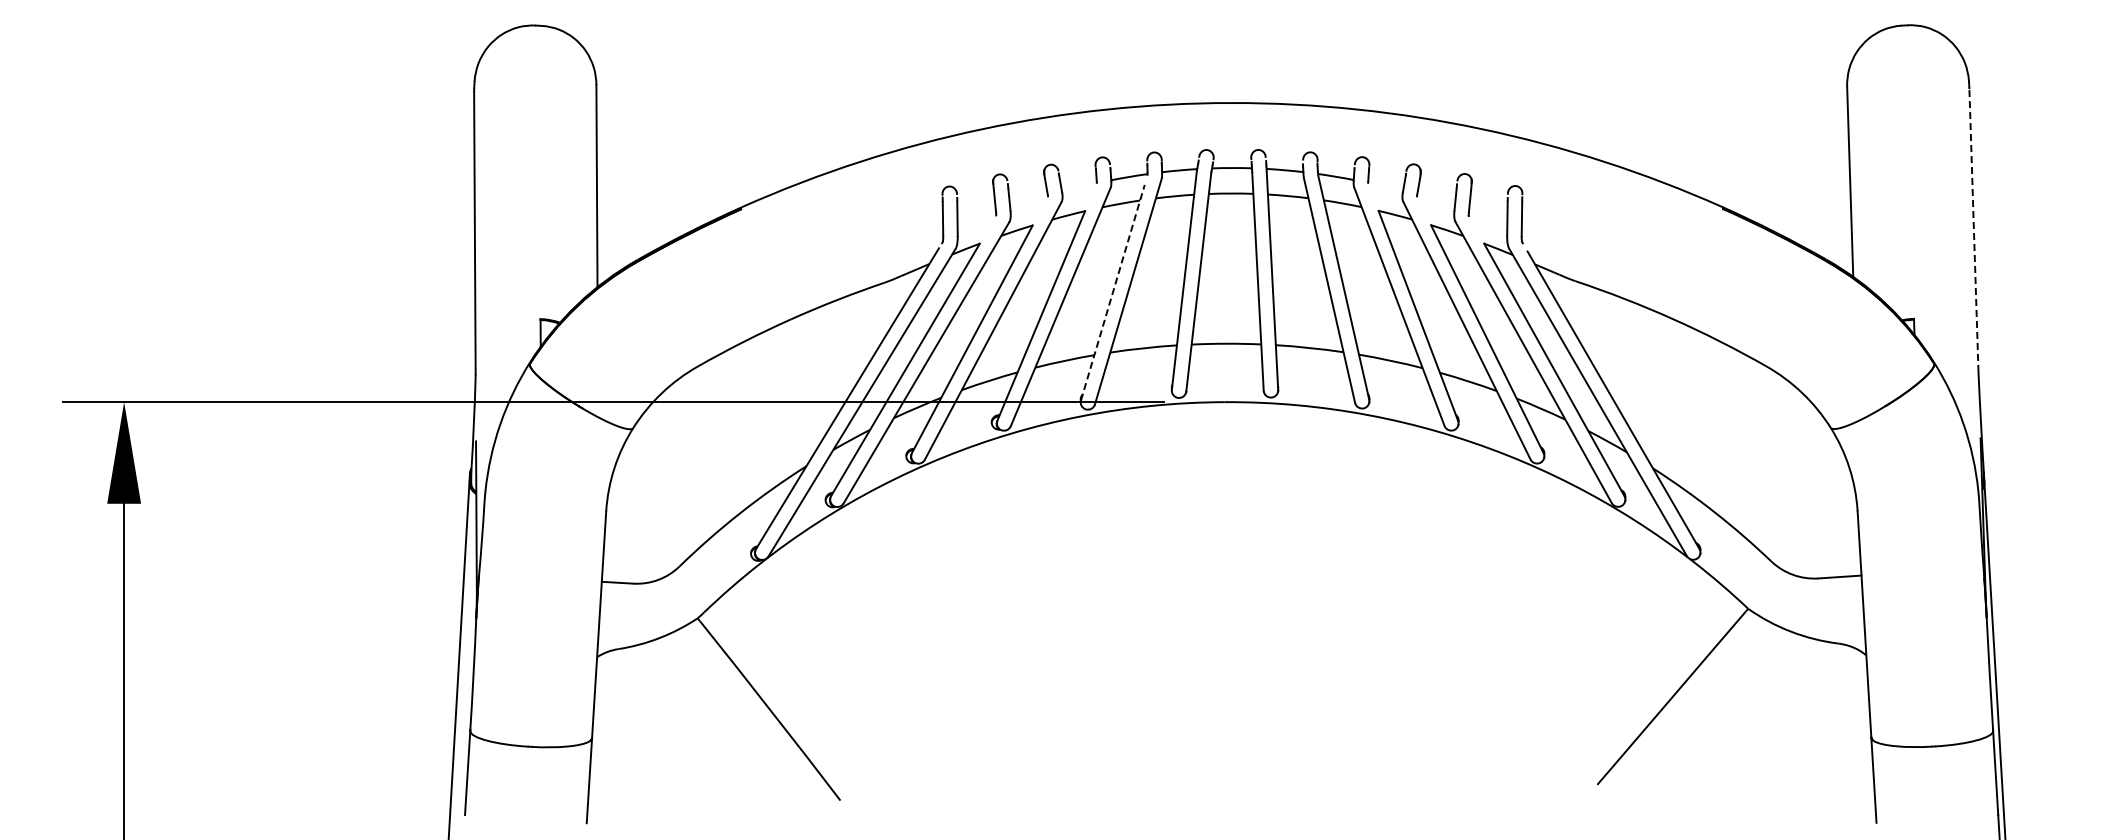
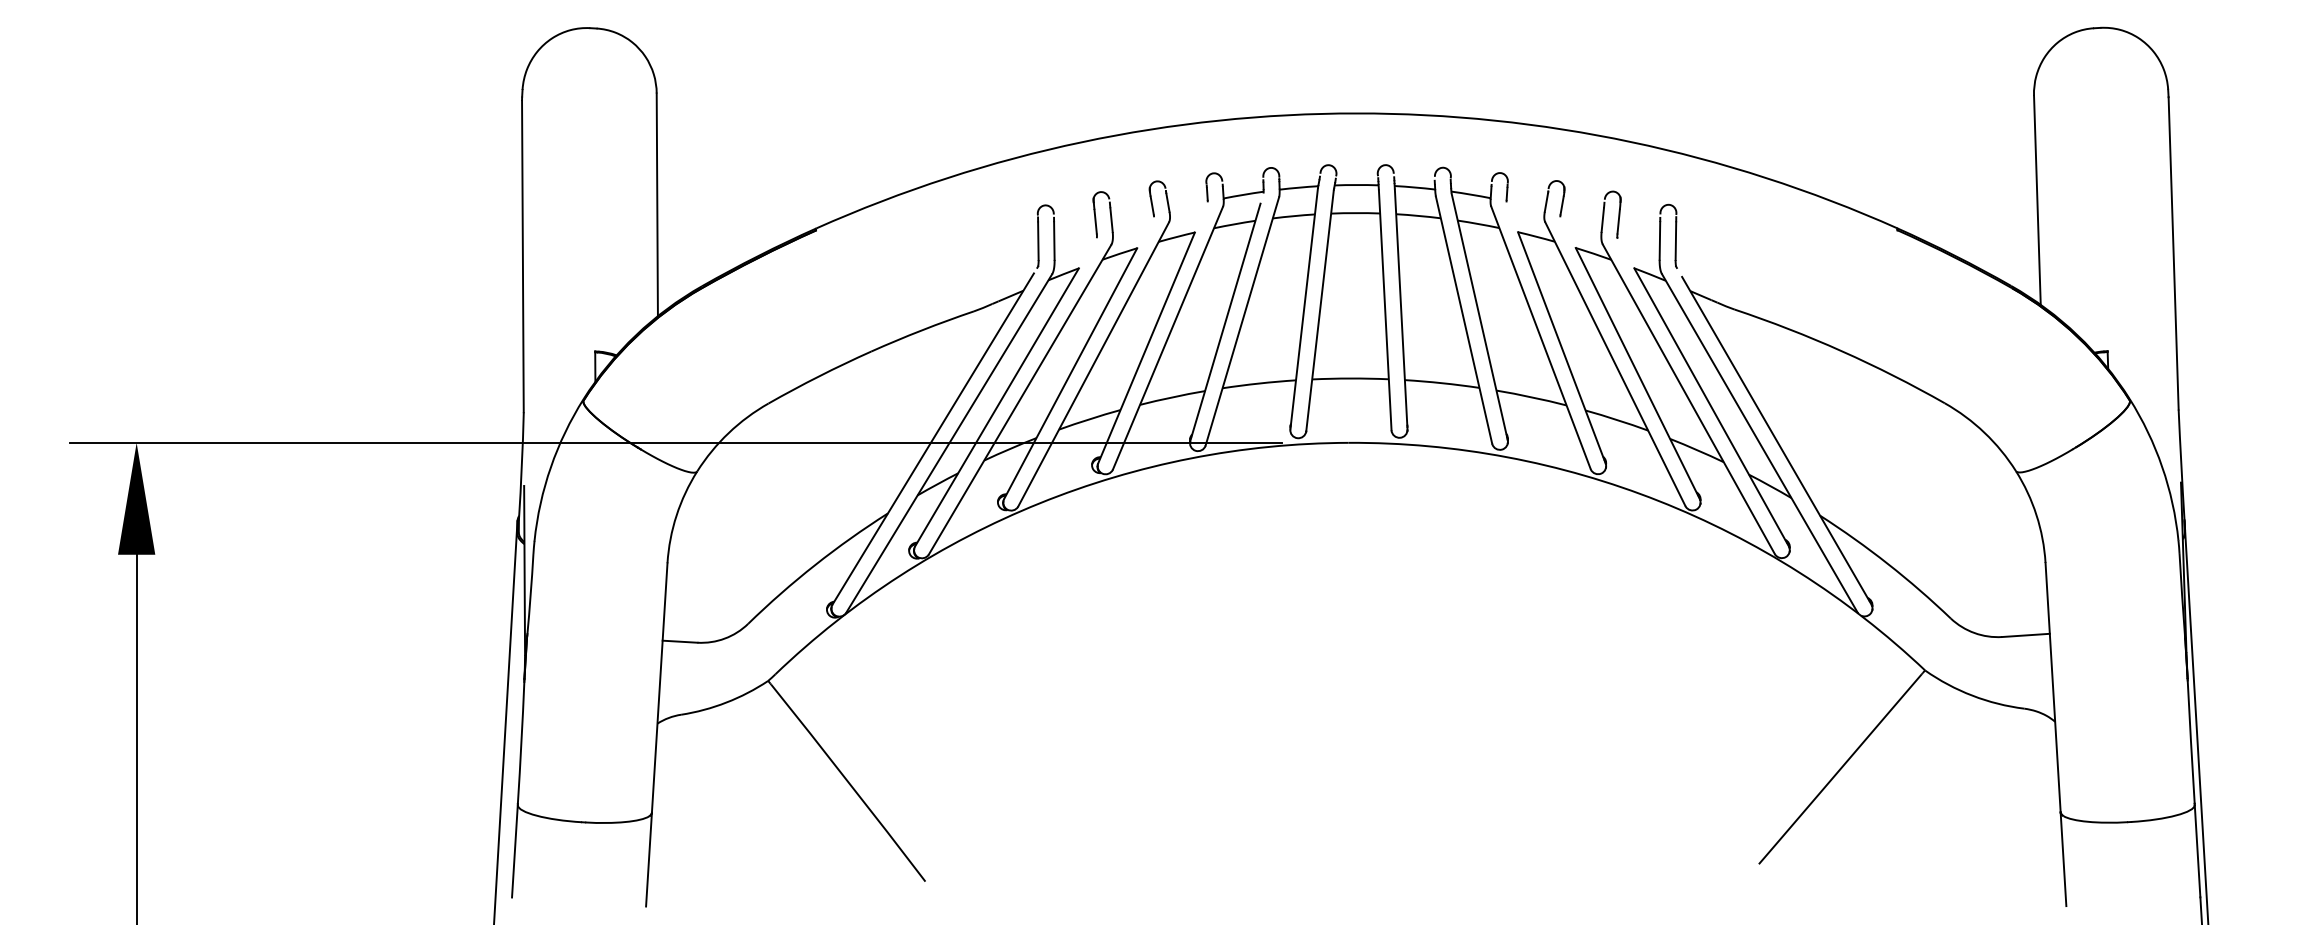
line: (1973, 230) -> (2173, 253), dashed -> solid
line: (1113, 292) -> (1226, 322), dashed -> solid

